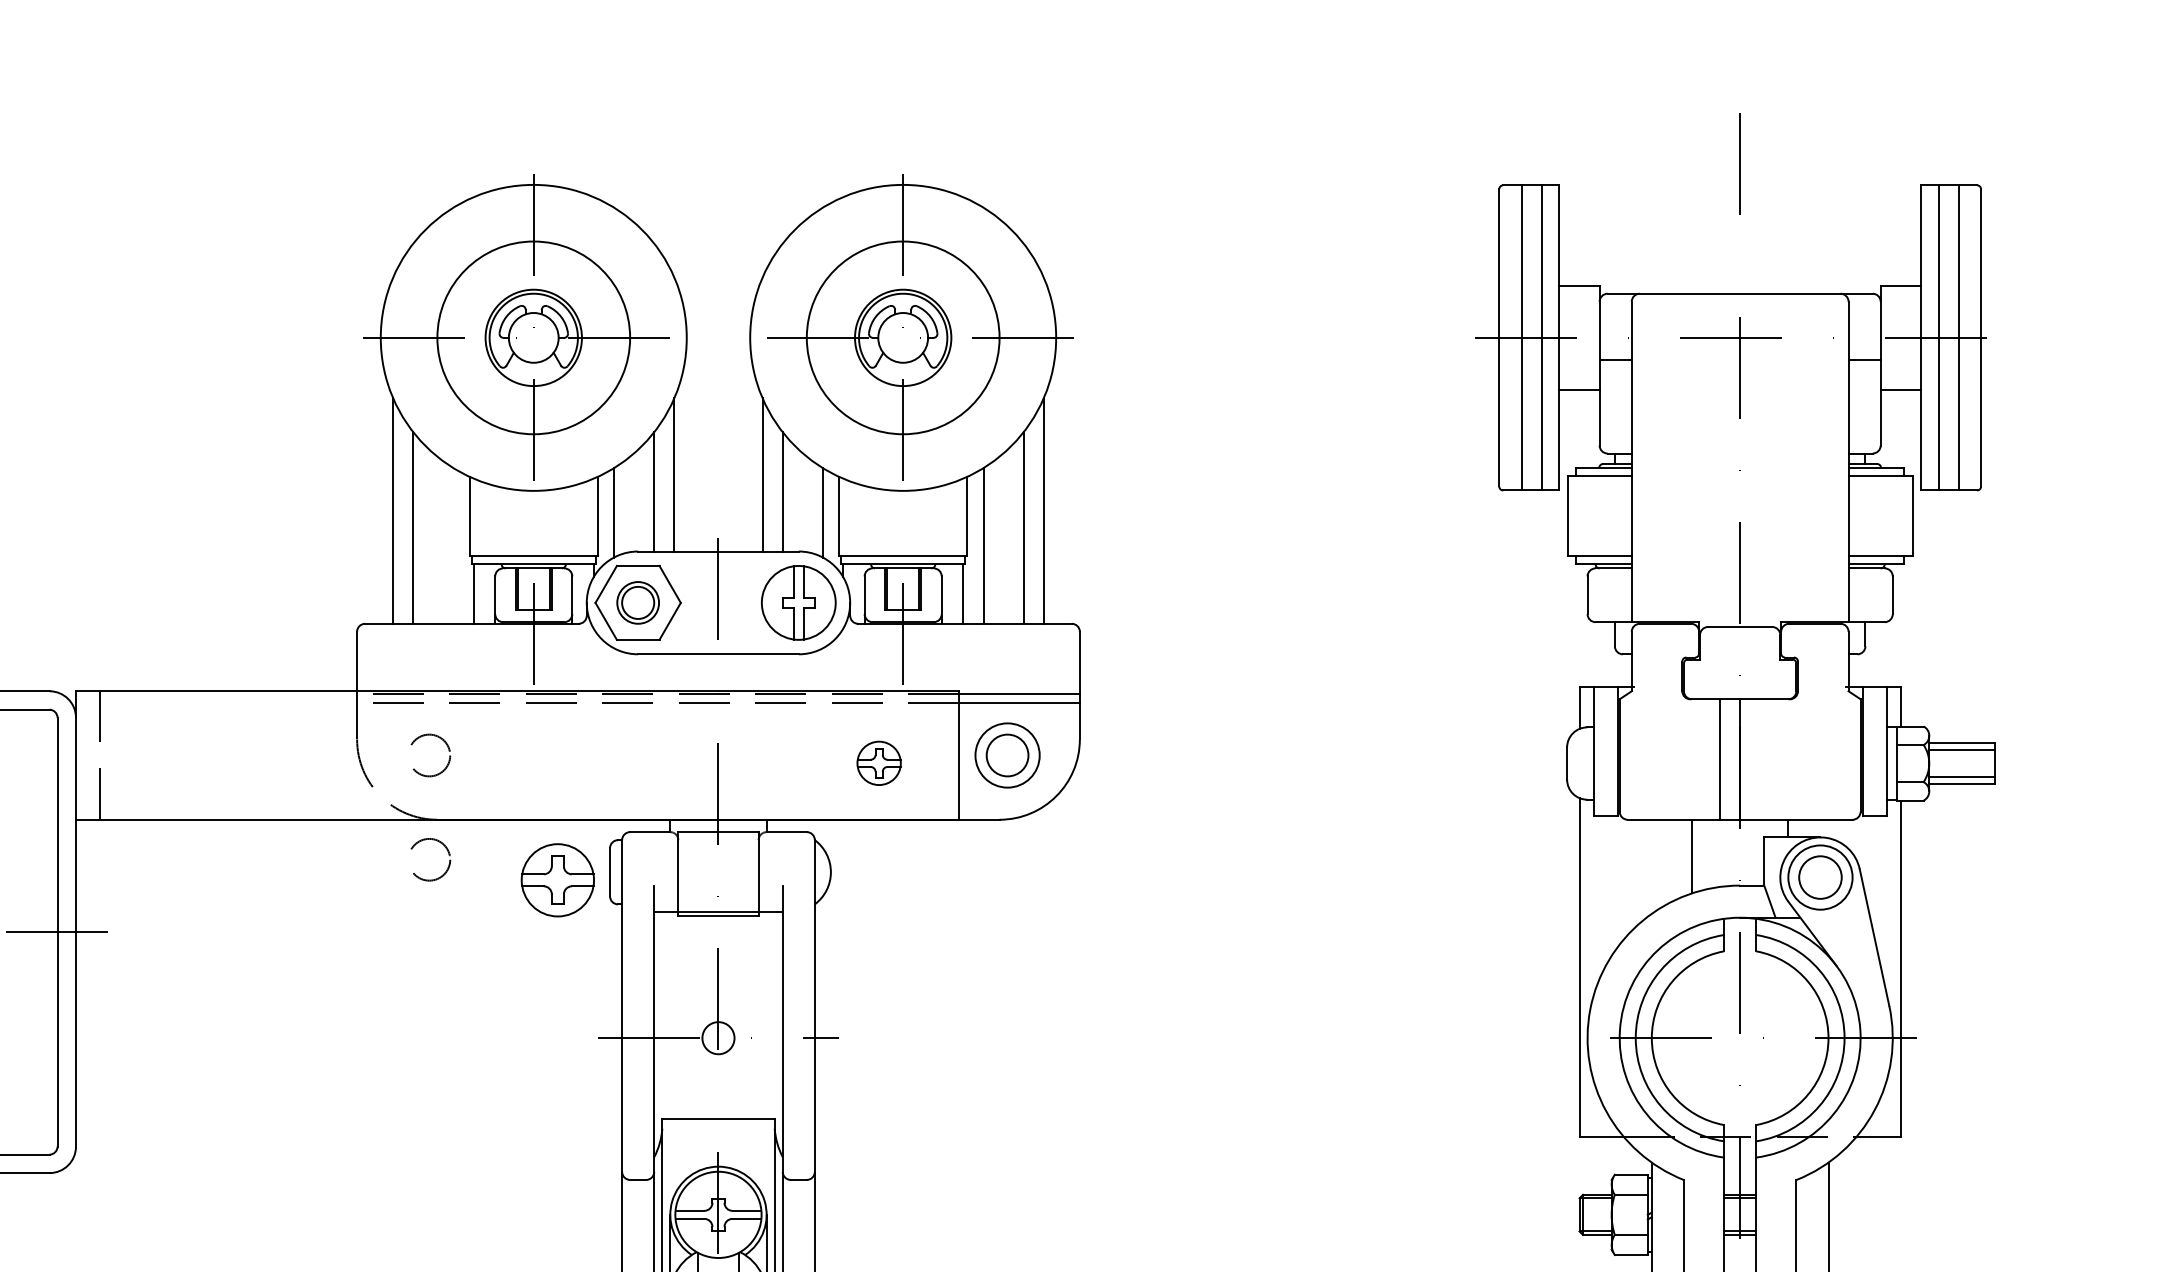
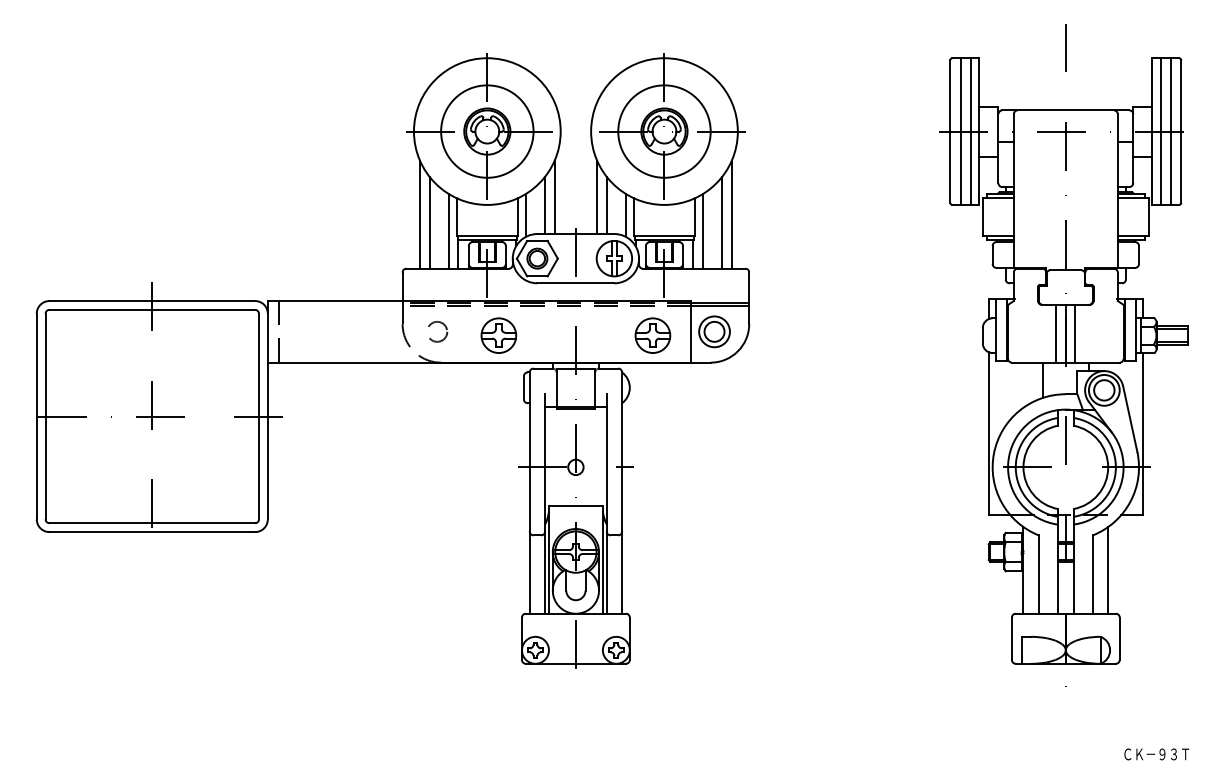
line: (452, 546) -> (448, 231), added
line: (1760, 758) -> (1075, 333), added
part: (878, 763) -> (652, 335), size x1.67
circle: (431, 859) -> (438, 381), removed
part: (557, 879) -> (498, 335), moved

